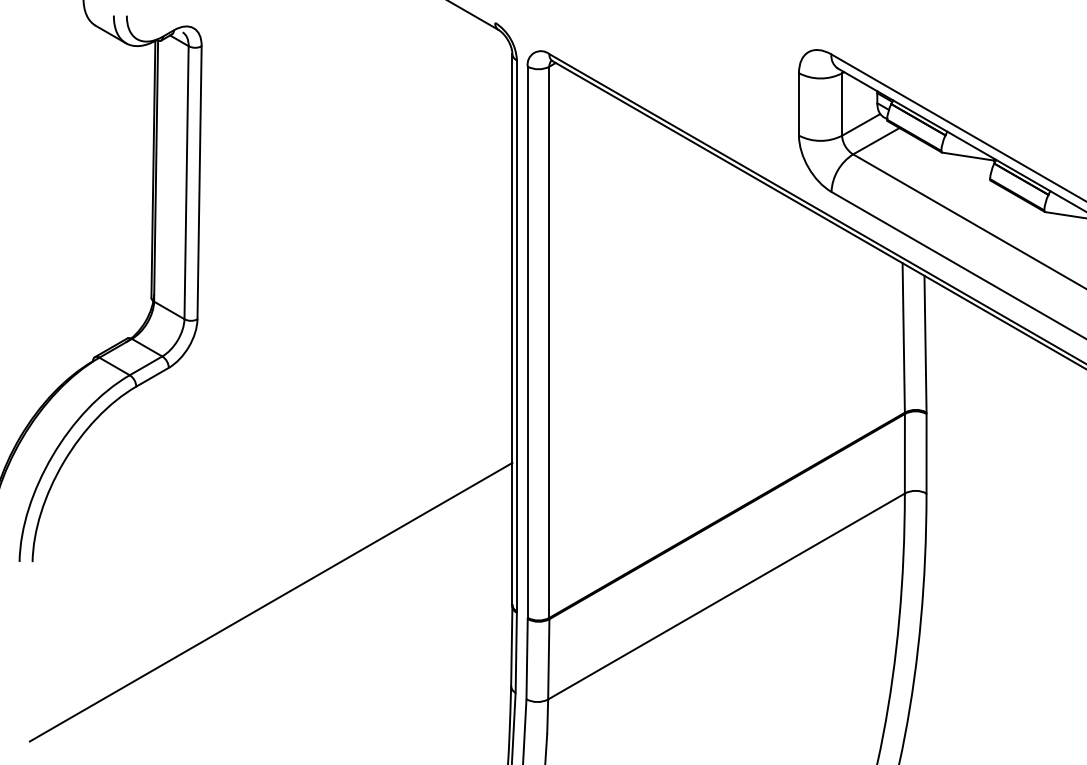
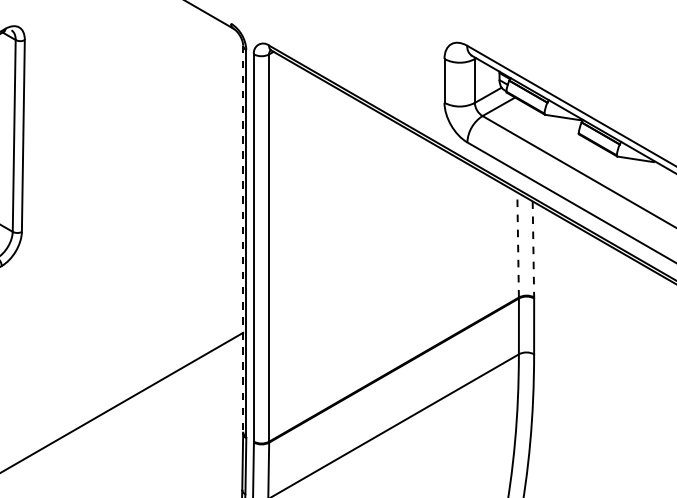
line: (512, 330) -> (243, 239), solid -> dashed
line: (903, 337) -> (517, 244), solid -> dashed
line: (925, 344) -> (533, 249), solid -> dashed

